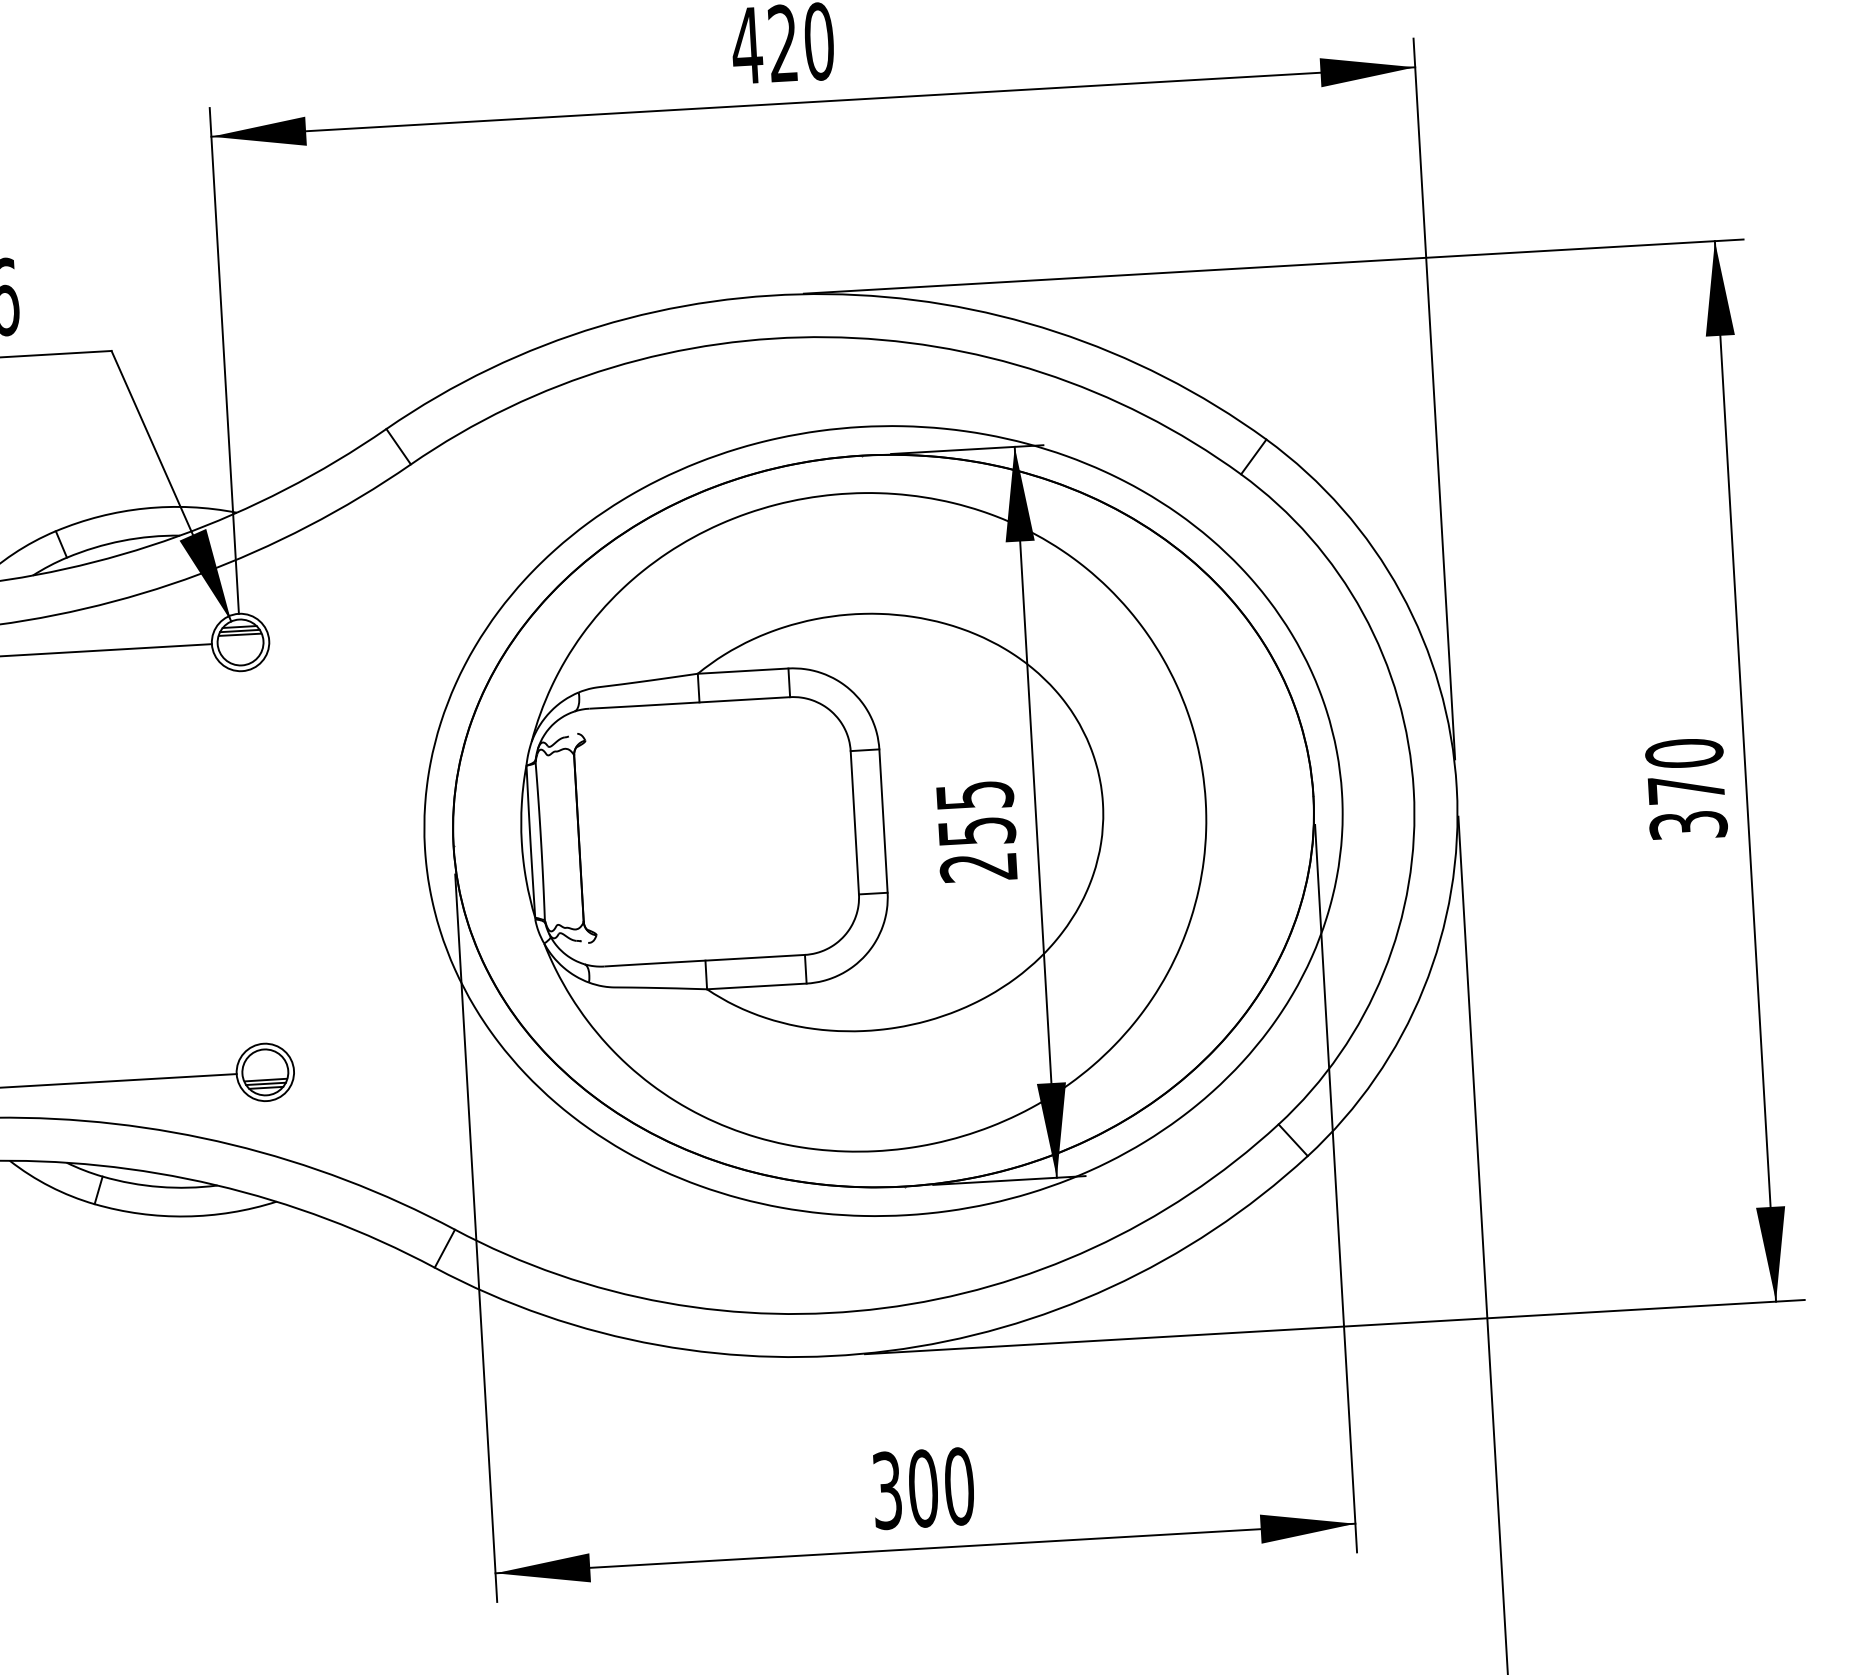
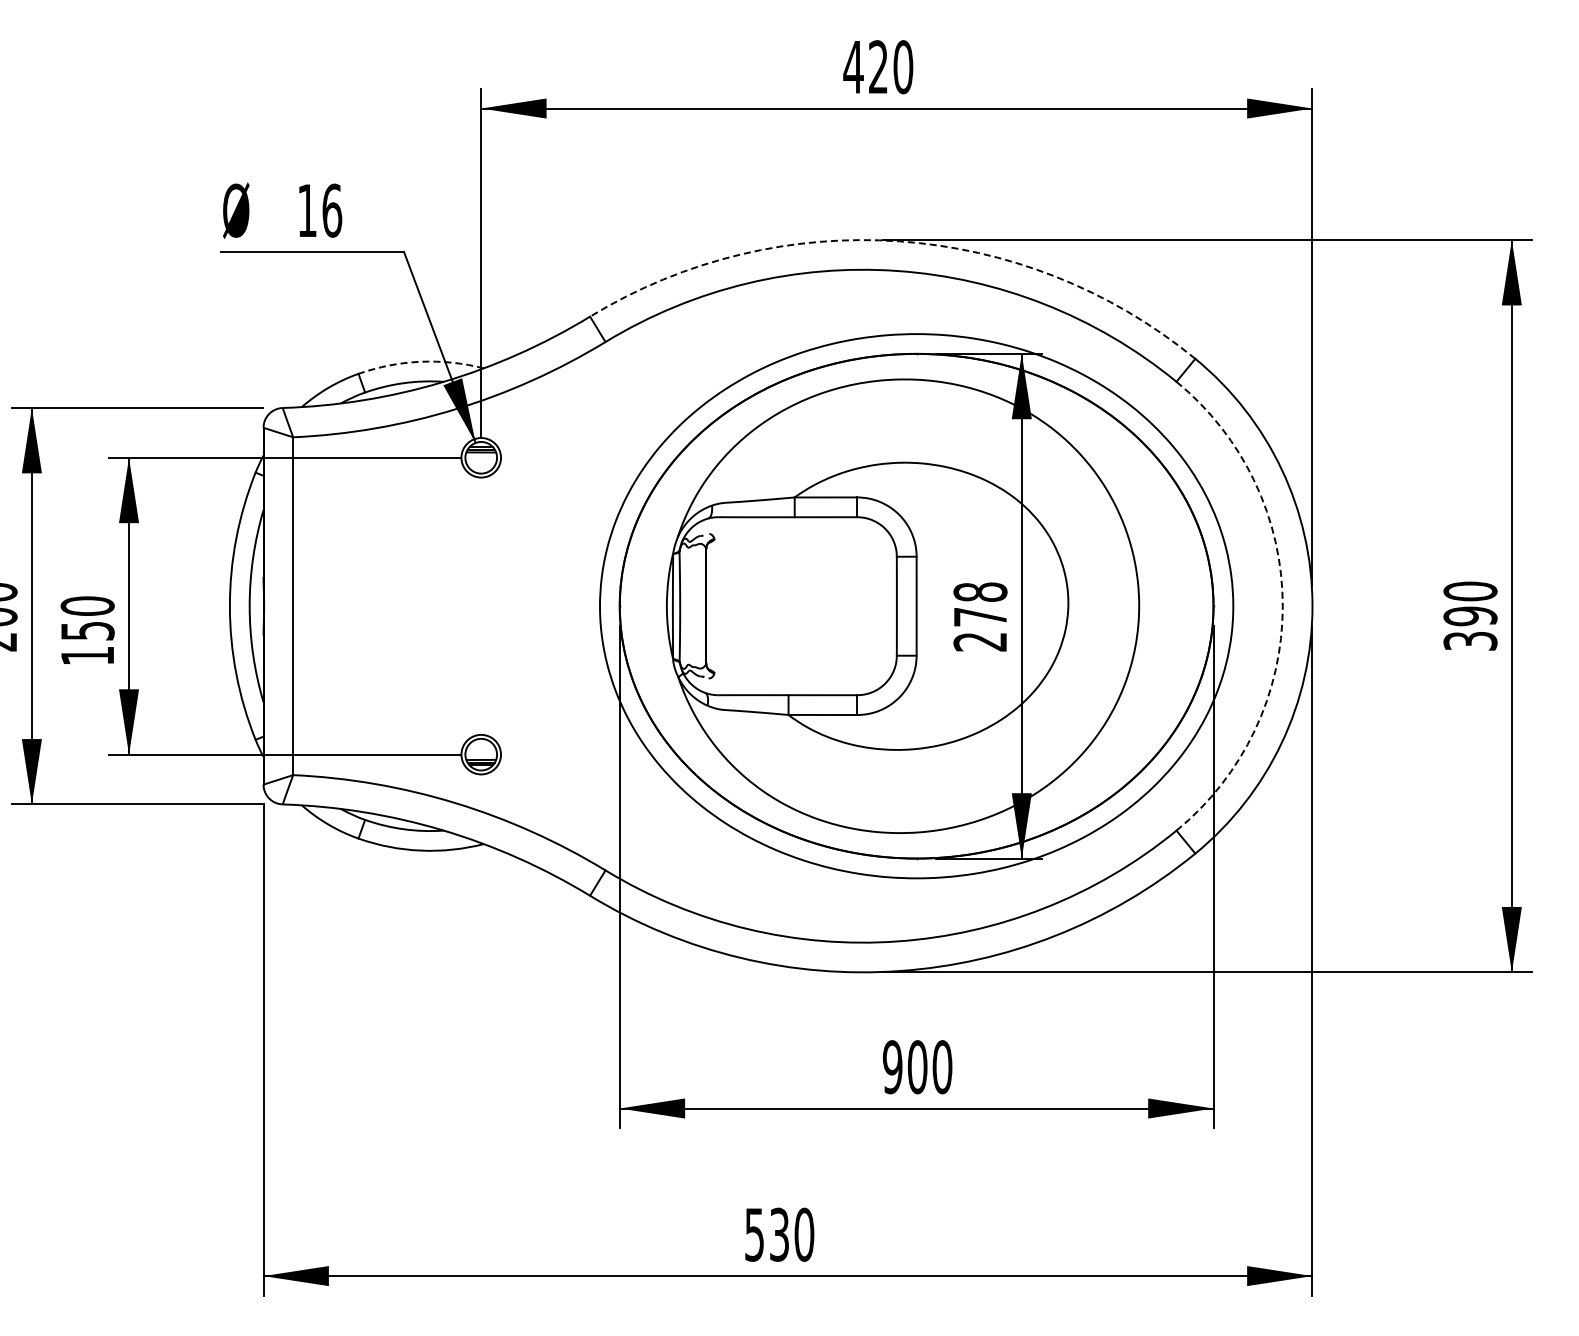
arc: (828, 294) -> (899, 241), solid -> dashed
arc: (144, 508) -> (420, 361), solid -> dashed
text: (1686, 789) -> (1470, 616), 370 -> 390
arc: (1413, 790) -> (1282, 606), solid -> dashed
text: (975, 813) -> (980, 604), 255 -> 278
text: (887, 1491) -> (892, 1067), 300 -> 900

